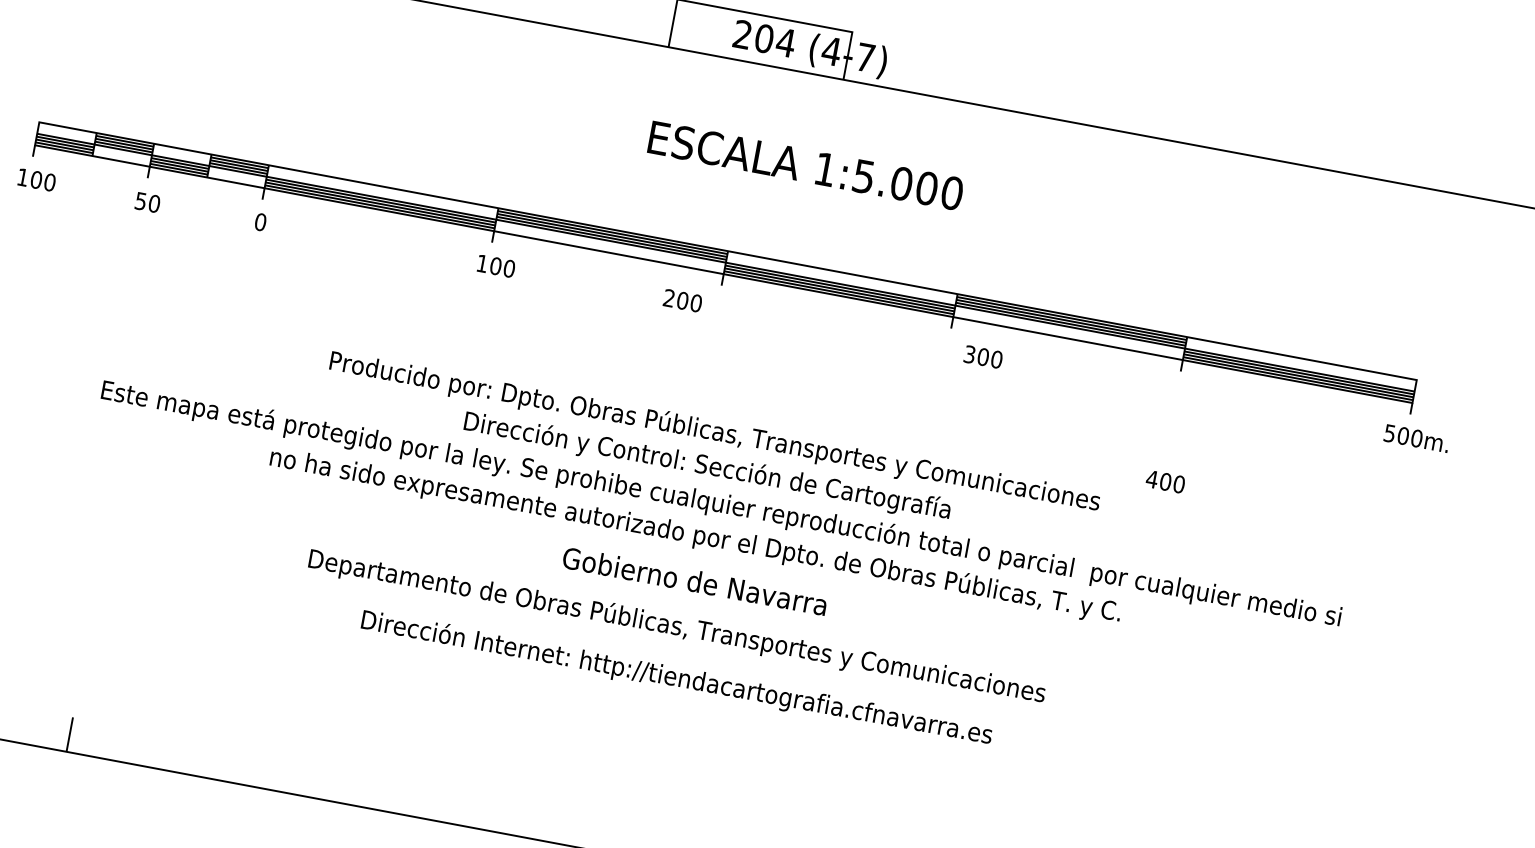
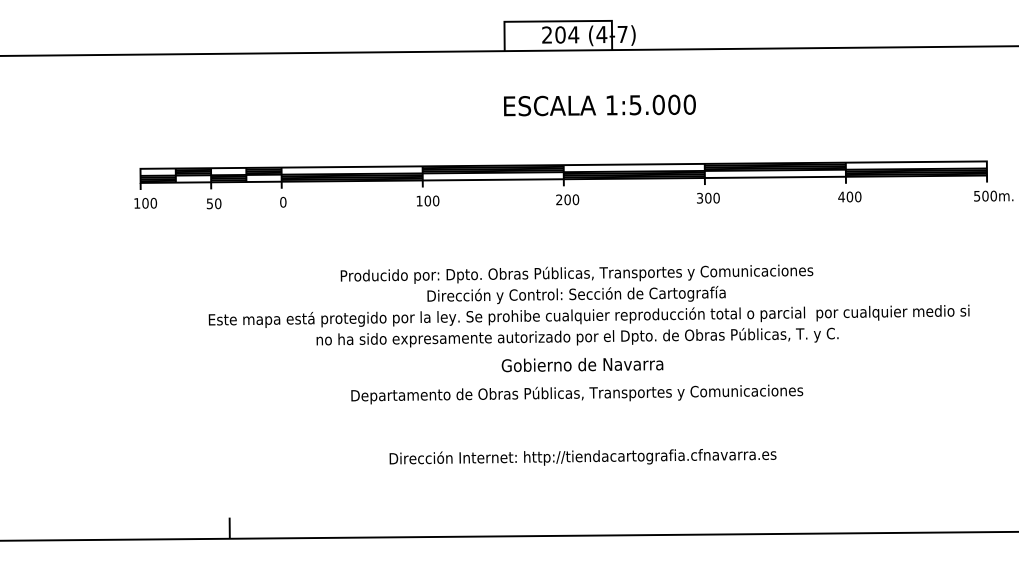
text: (682, 300) -> (567, 199), moved
text: (983, 355) -> (708, 197), moved
text: (1165, 480) -> (849, 196), moved
text: (675, 678) -> (582, 457), moved

